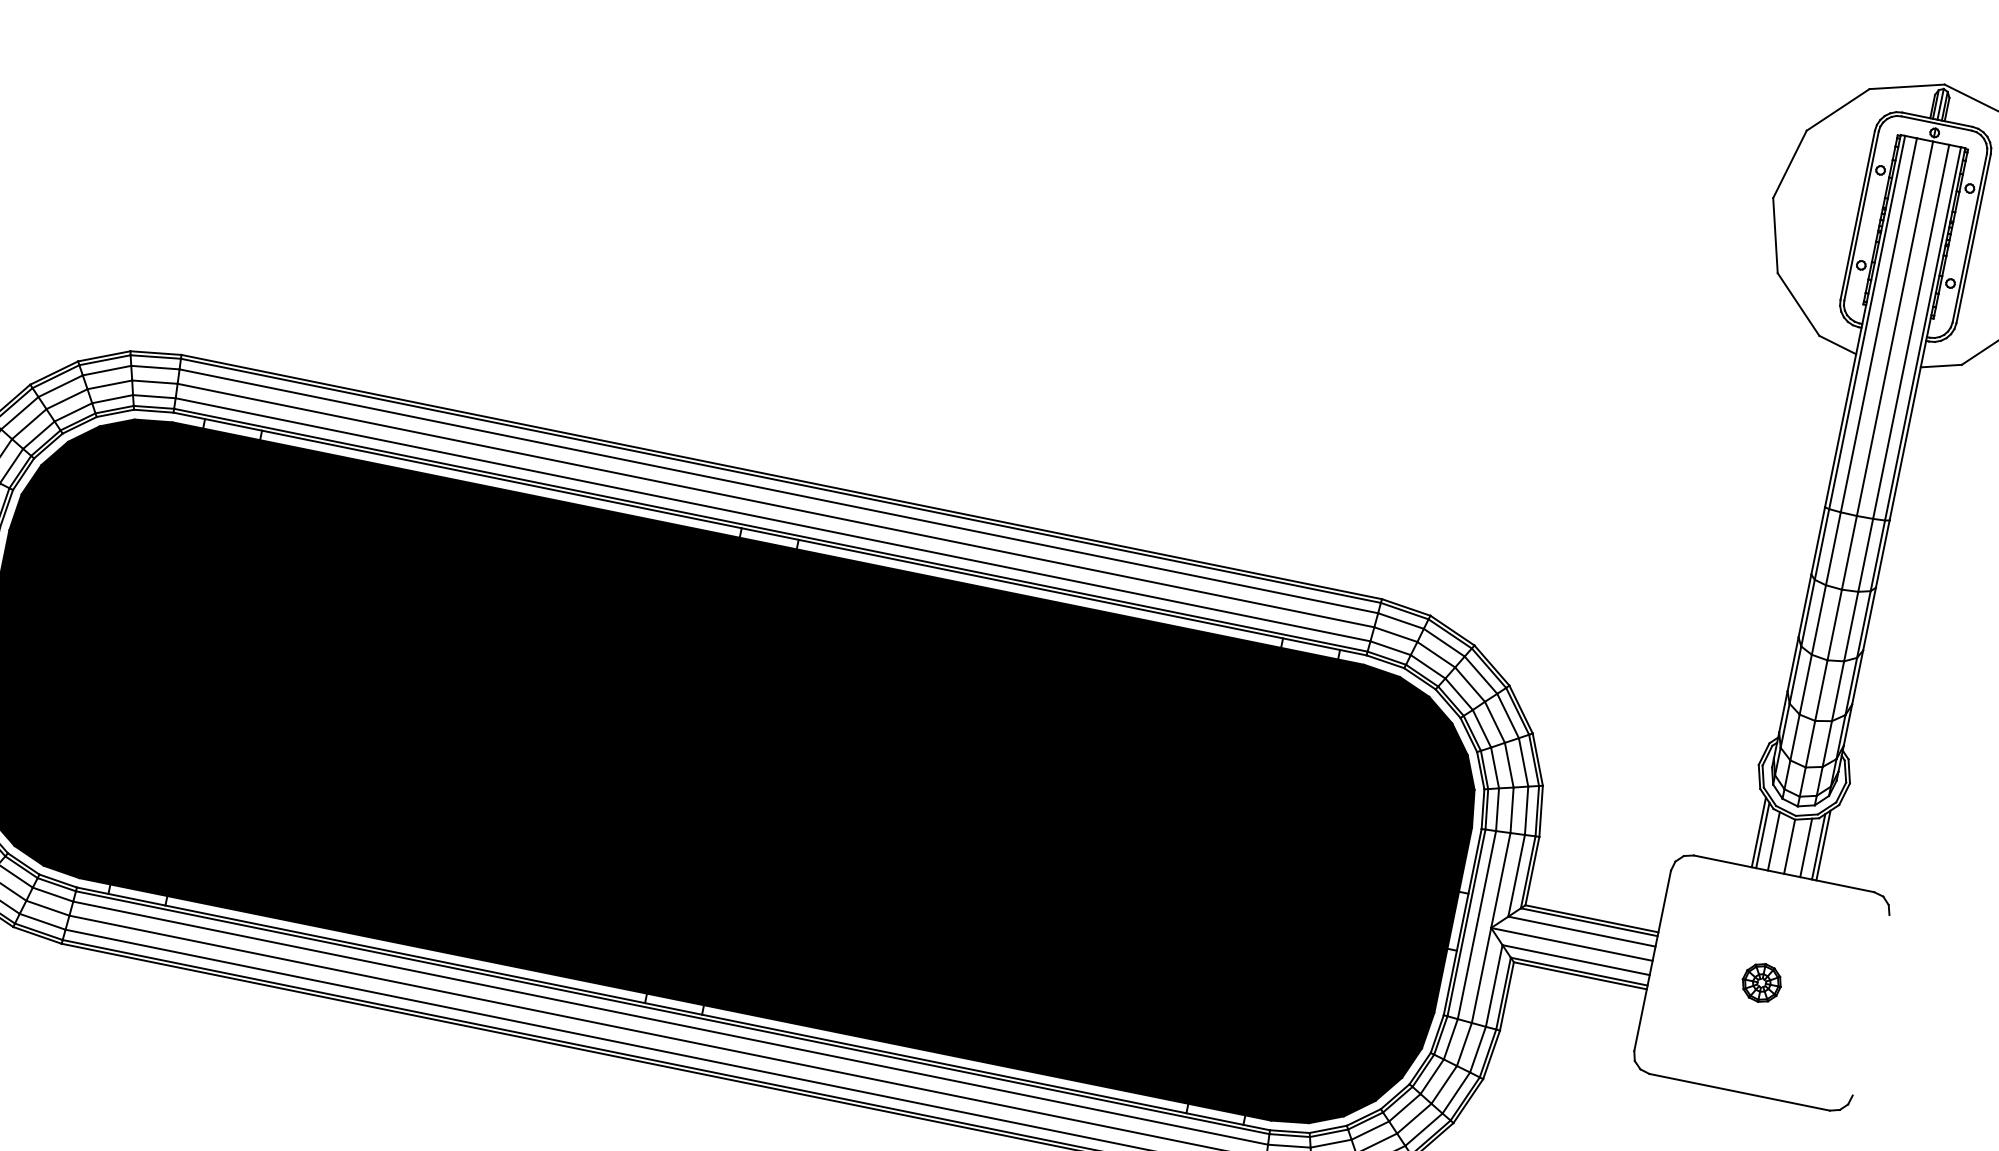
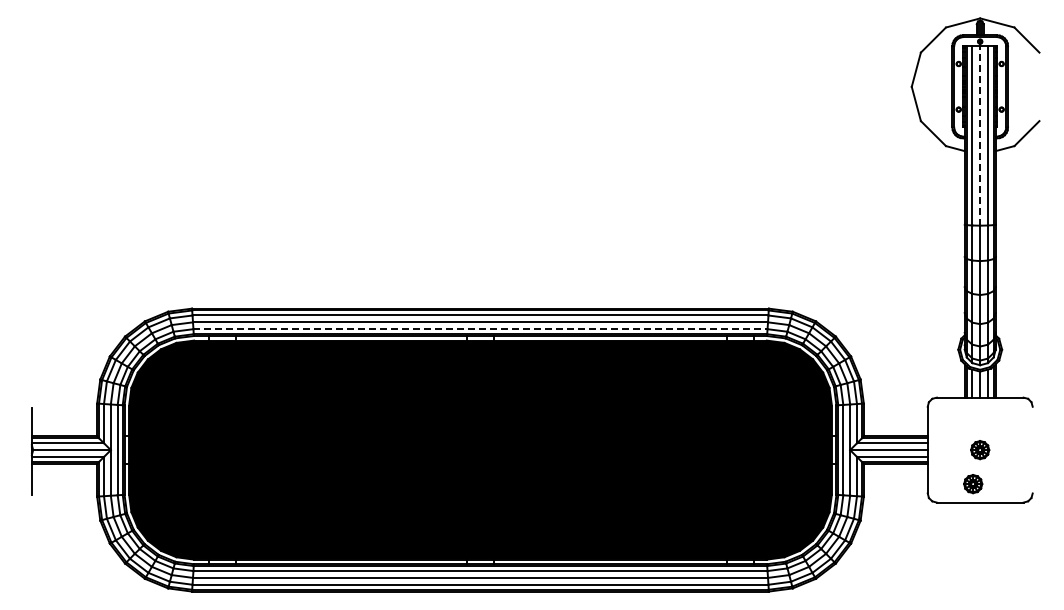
line: (1895, 328) -> (980, 135), solid -> dashed
line: (775, 520) -> (481, 329), solid -> dashed
part: (1733, 1051) -> (973, 484), added

